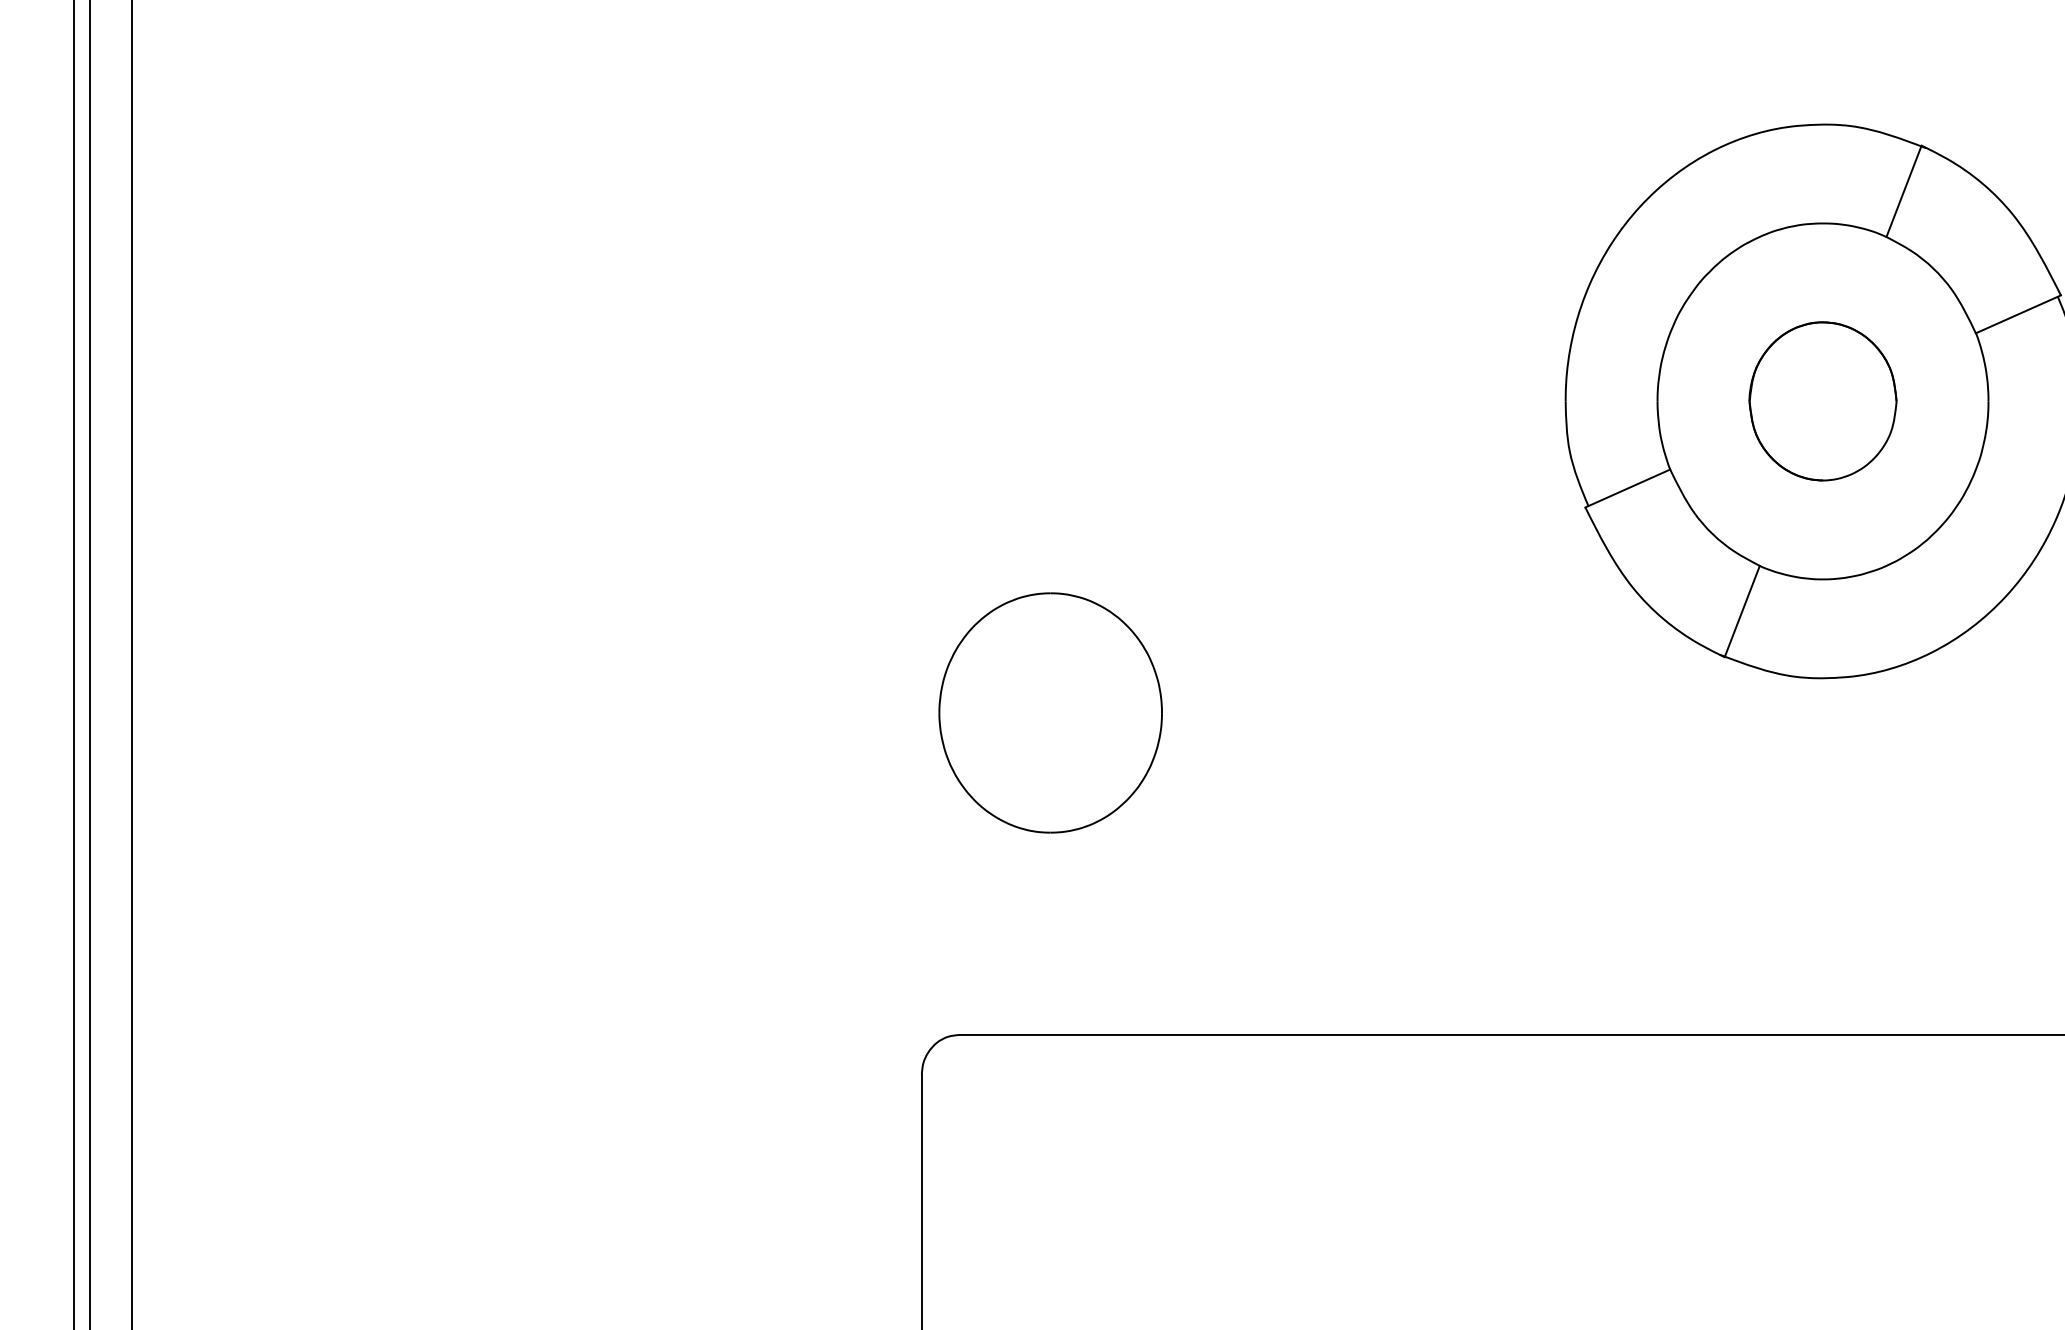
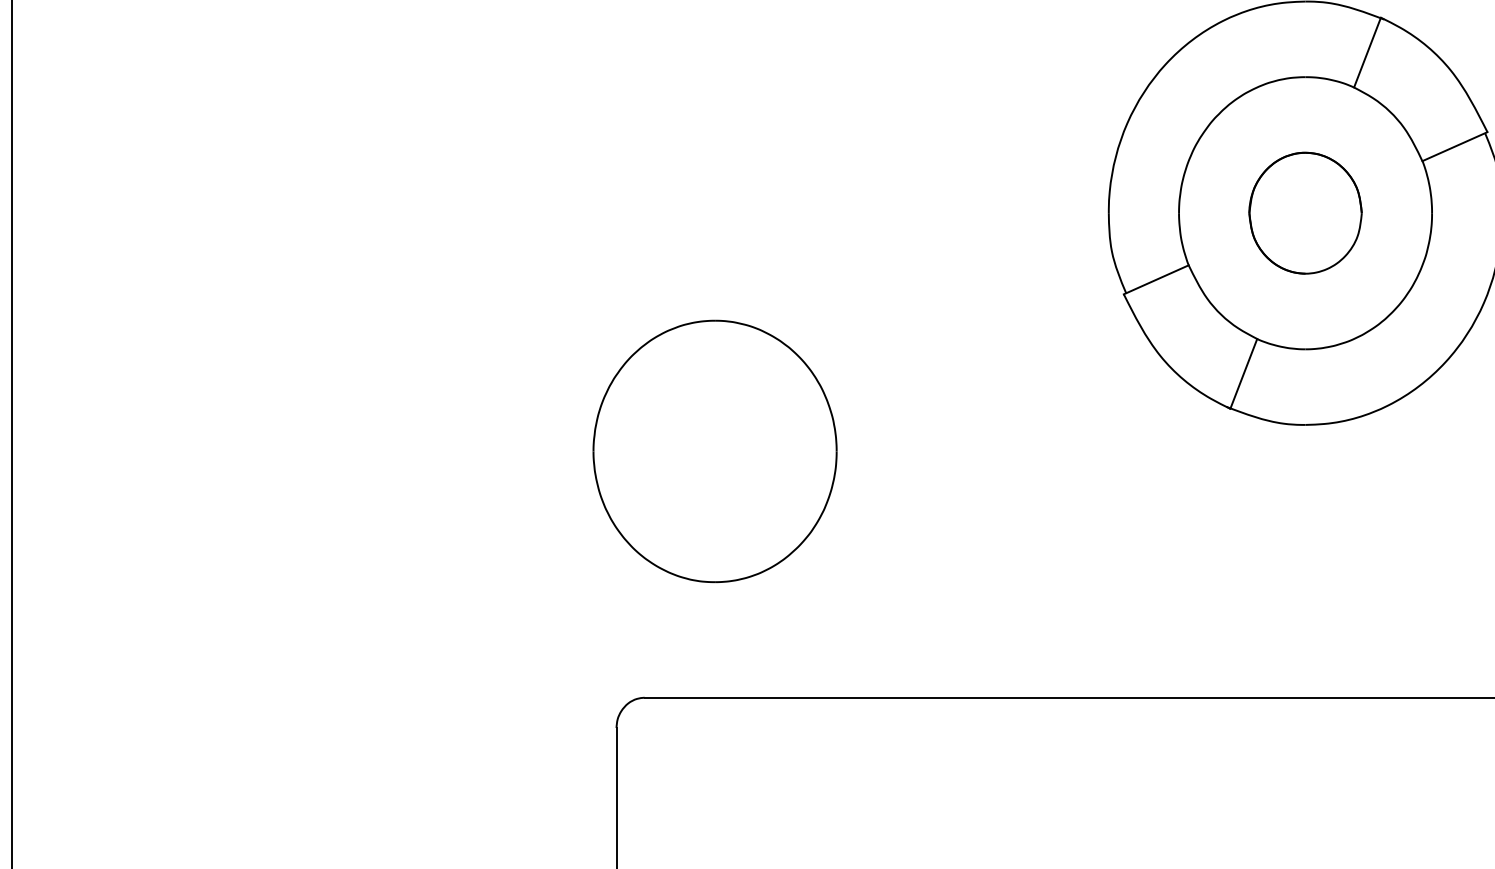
part: (1050, 712) -> (714, 451), size x1.43

